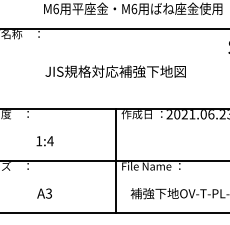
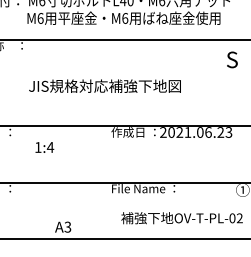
text: (44, 141) -> (44, 147), moved
line: (116, 160) -> (105, 182), removed
text: (44, 192) -> (63, 226), moved

